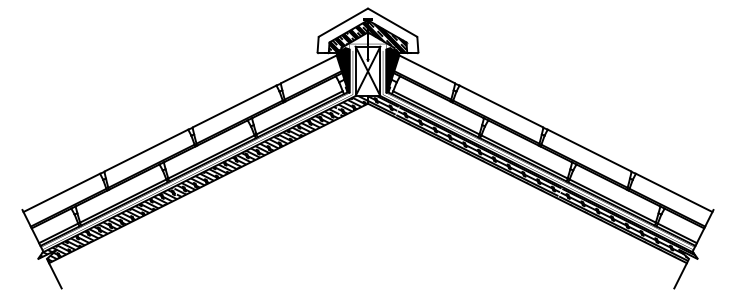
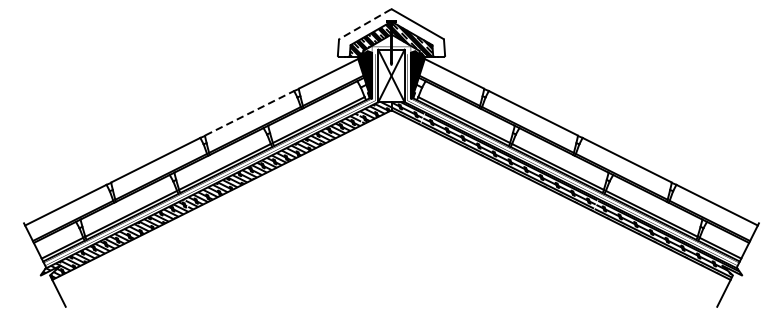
line: (343, 22) -> (365, 23), solid -> dashed
line: (234, 106) -> (249, 113), solid -> dashed

